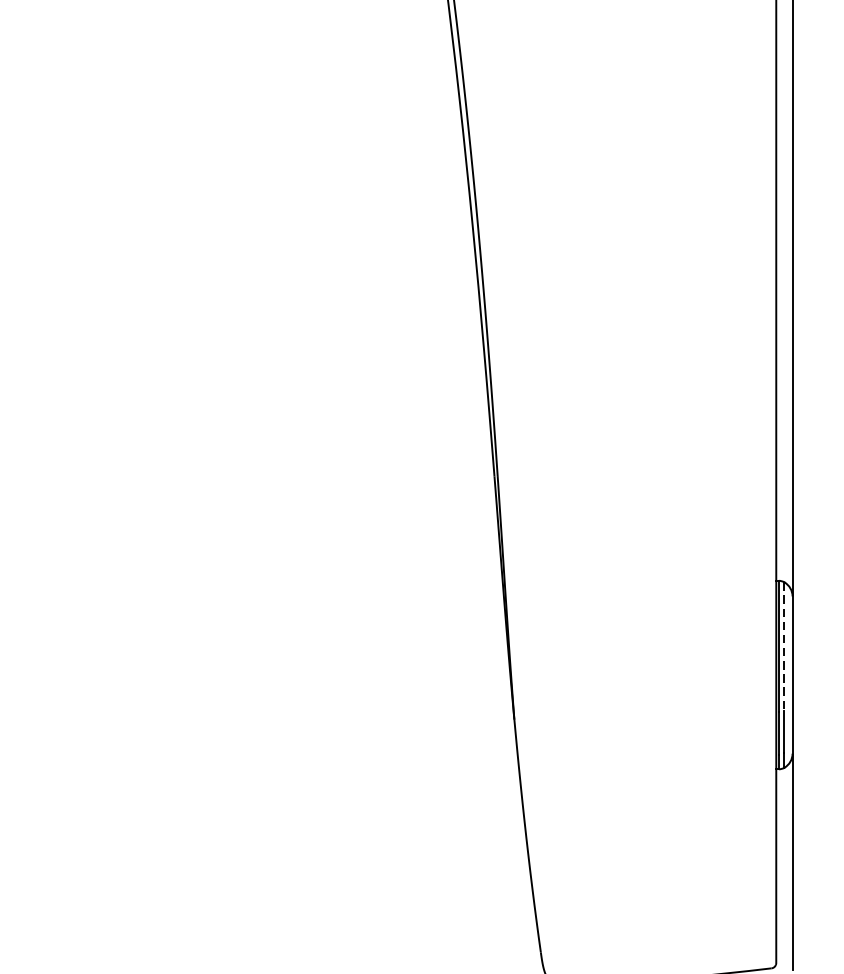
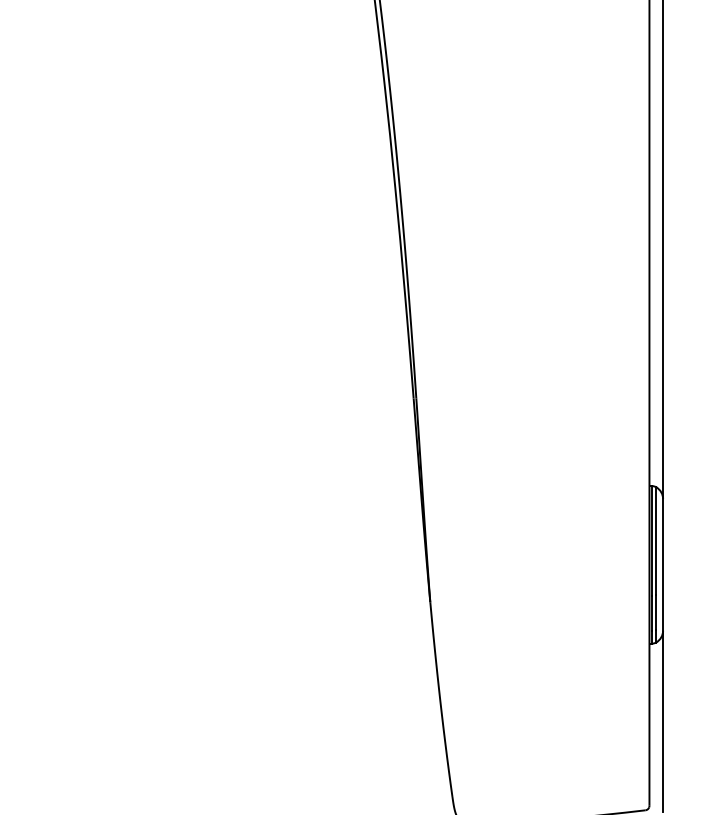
line: (784, 647) -> (656, 541), dashed -> solid

